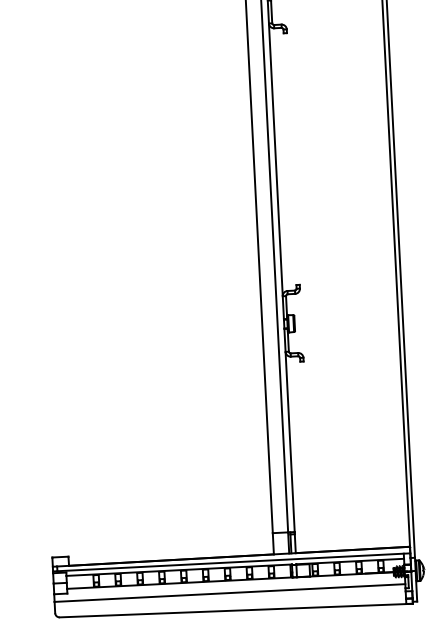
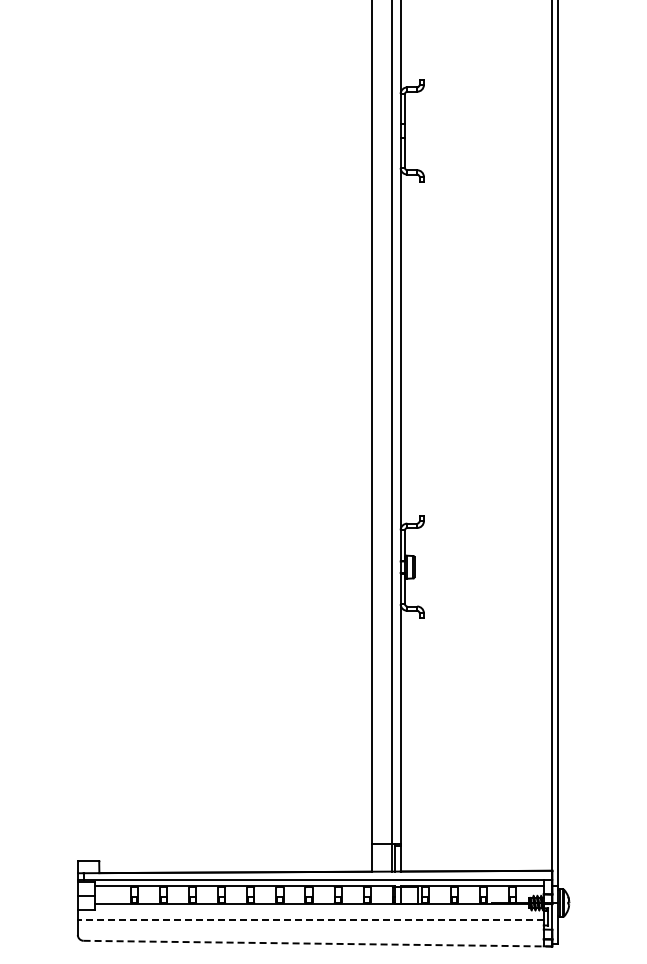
line: (229, 592) -> (310, 919), solid -> dashed
line: (236, 610) -> (318, 943), solid -> dashed

